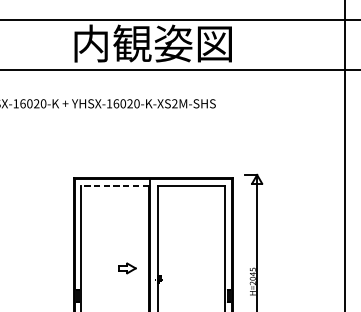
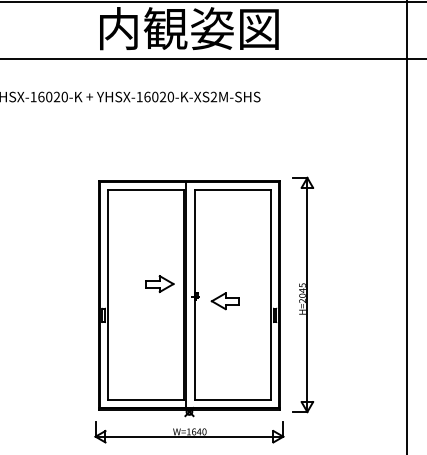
line: (114, 186) -> (145, 190), dashed -> solid
part: (126, 267) -> (159, 283), size x1.43
part: (184, 283) -> (224, 301), added

